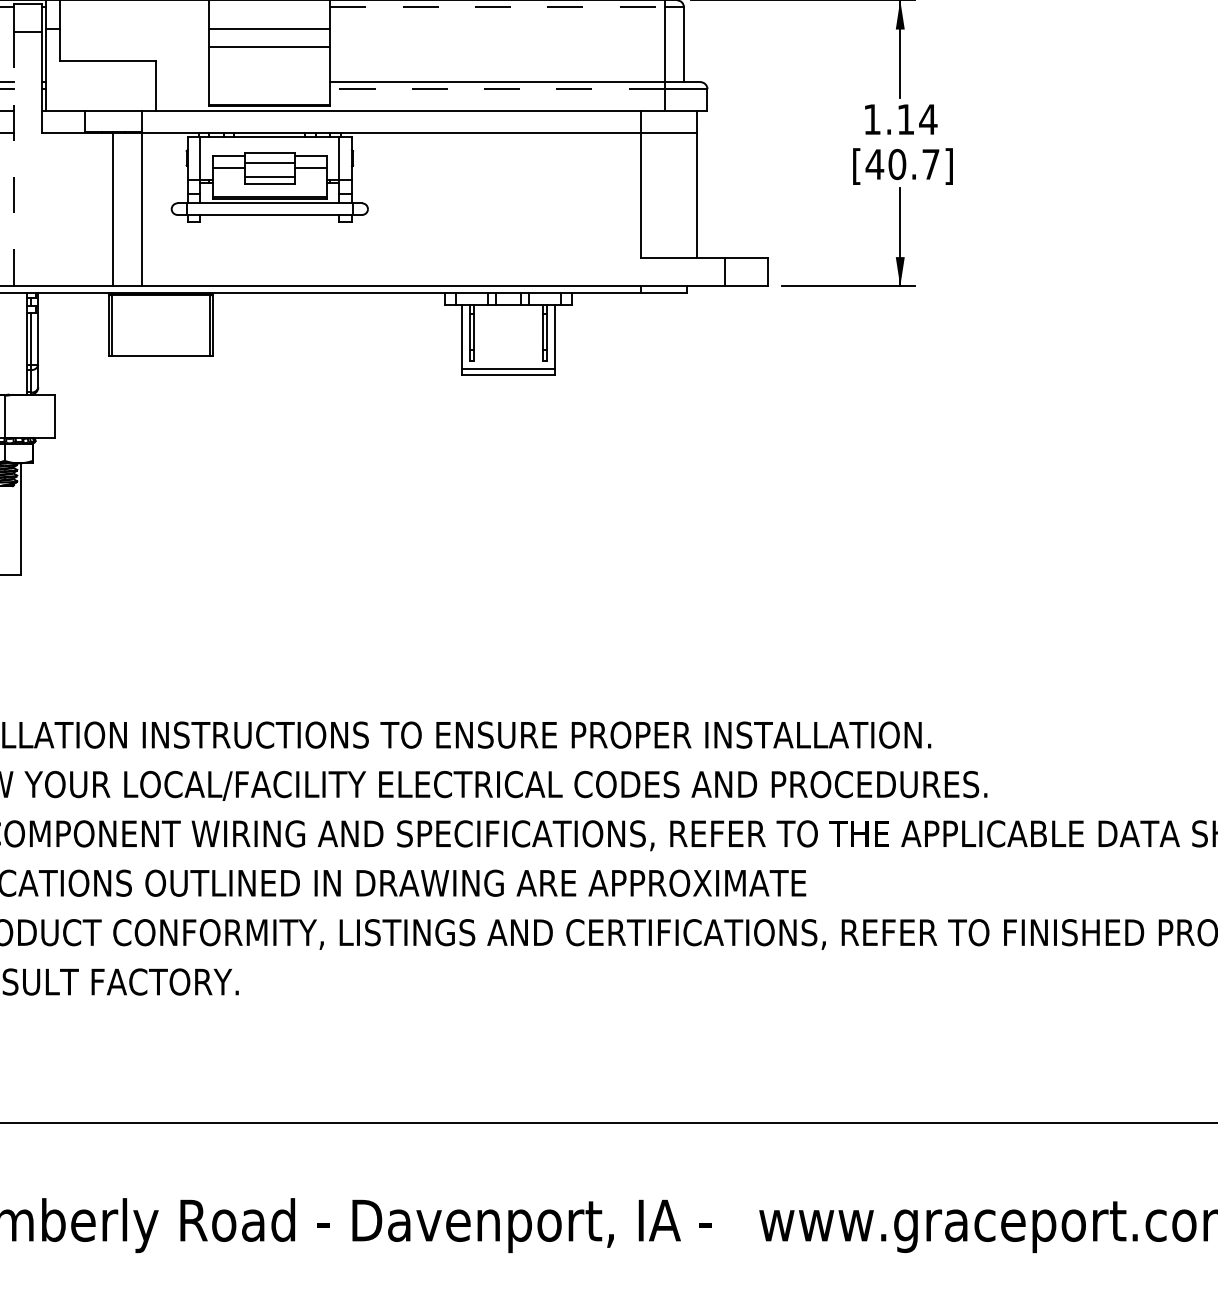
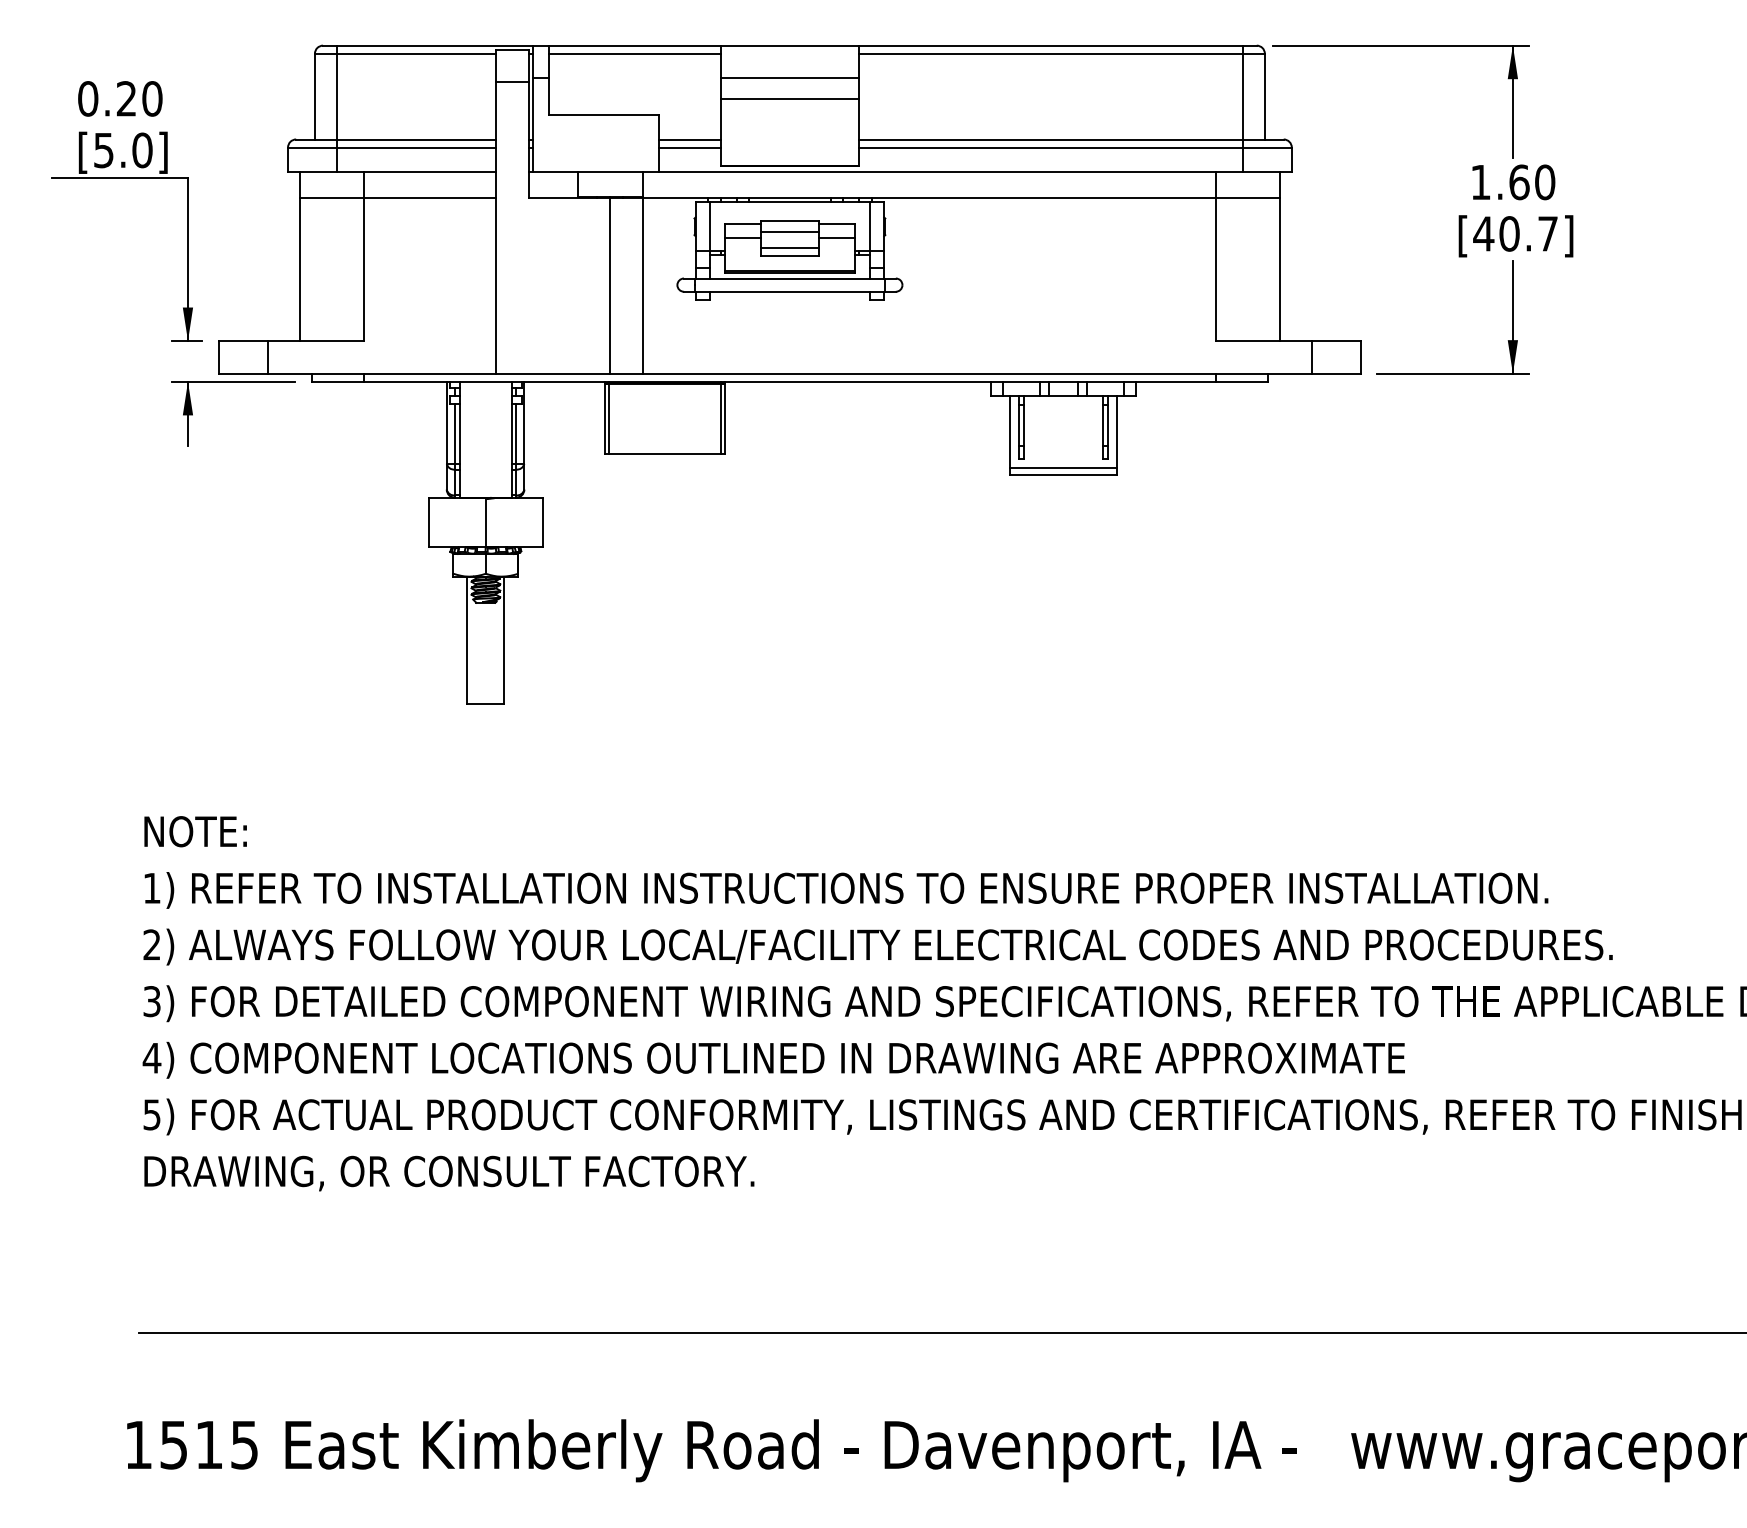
line: (134, 7) -> (634, 53), added
line: (497, 7) -> (1051, 53), dashed -> solid
line: (182, 82) -> (689, 139), added
line: (182, 89) -> (689, 147), added
line: (497, 89) -> (1051, 147), dashed -> solid
text: (917, 119) -> (1532, 182), 1.14 -> 1.60
line: (13, 159) -> (496, 228), dashed -> solid

